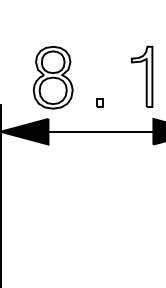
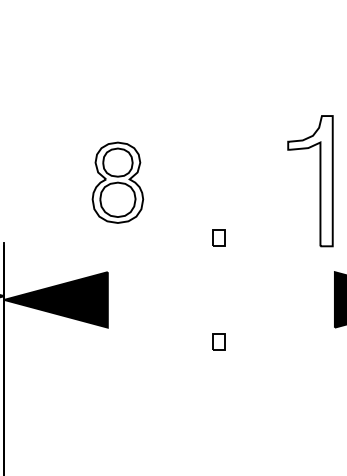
part: (52, 77) -> (116, 182), size x0.6
line: (100, 131) -> (220, 299), removed
part: (99, 150) -> (218, 340), added

